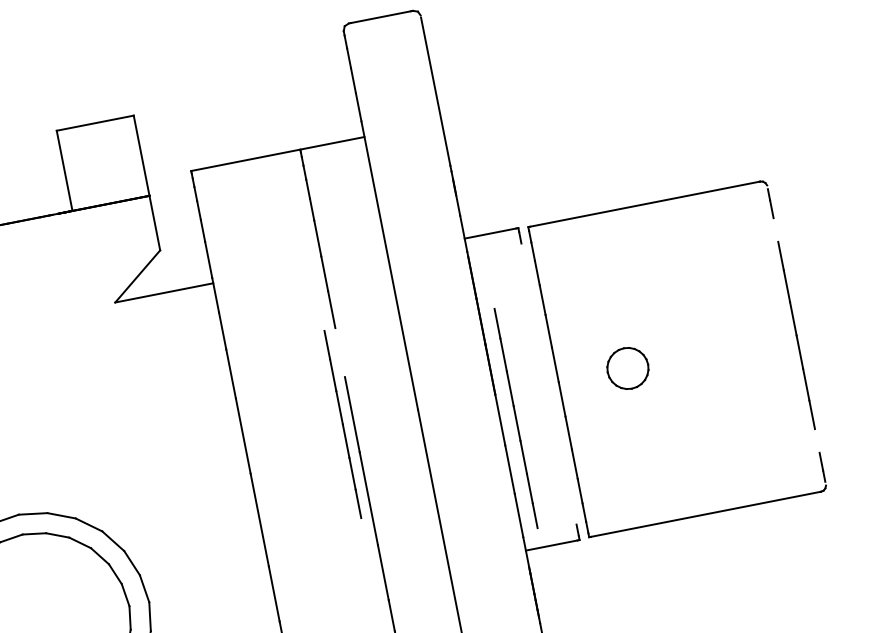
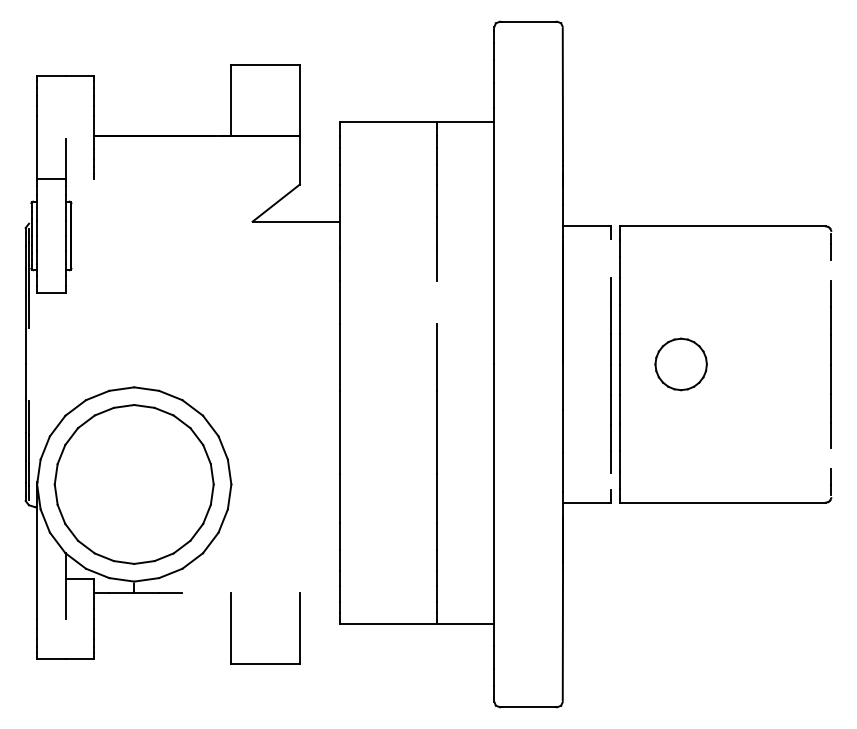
part: (627, 368) -> (680, 364), size x1.43
line: (515, 418) -> (610, 375), moved
line: (341, 424) -> (426, 364), removed

